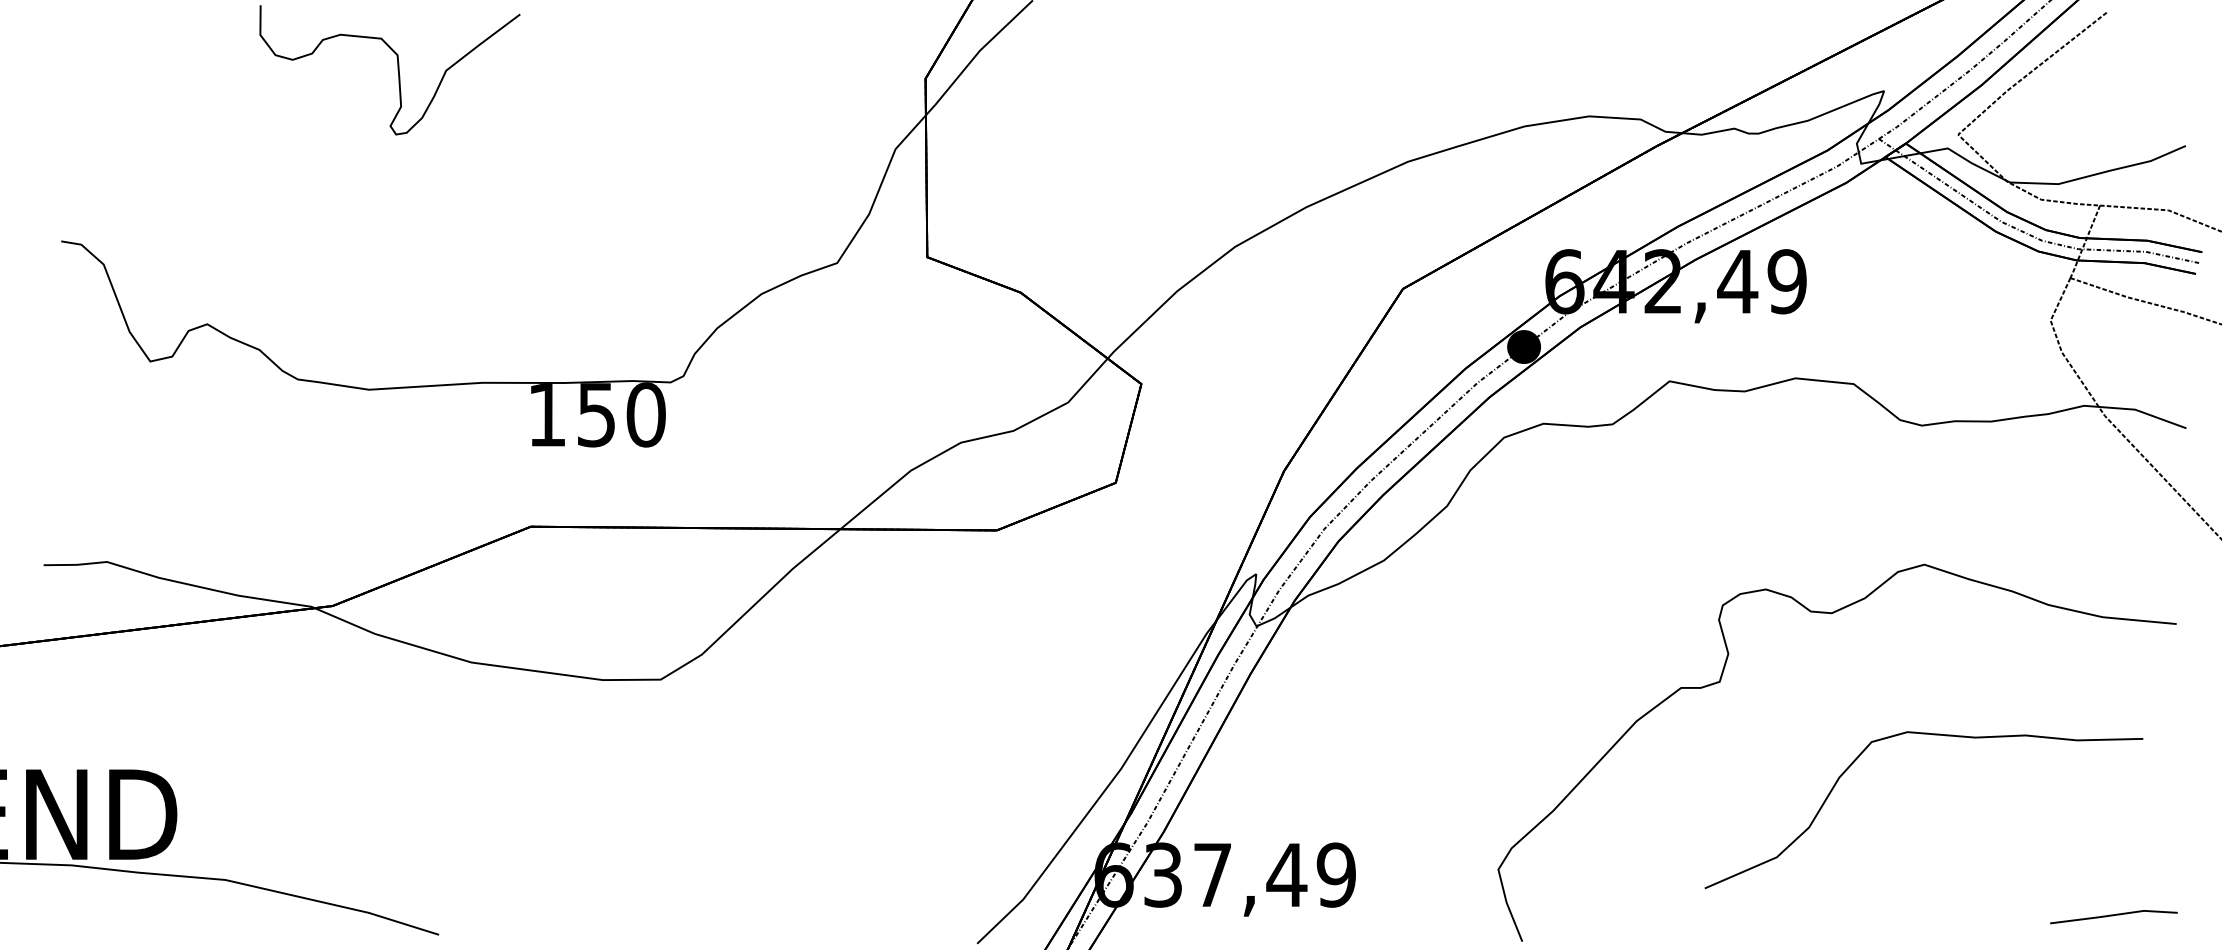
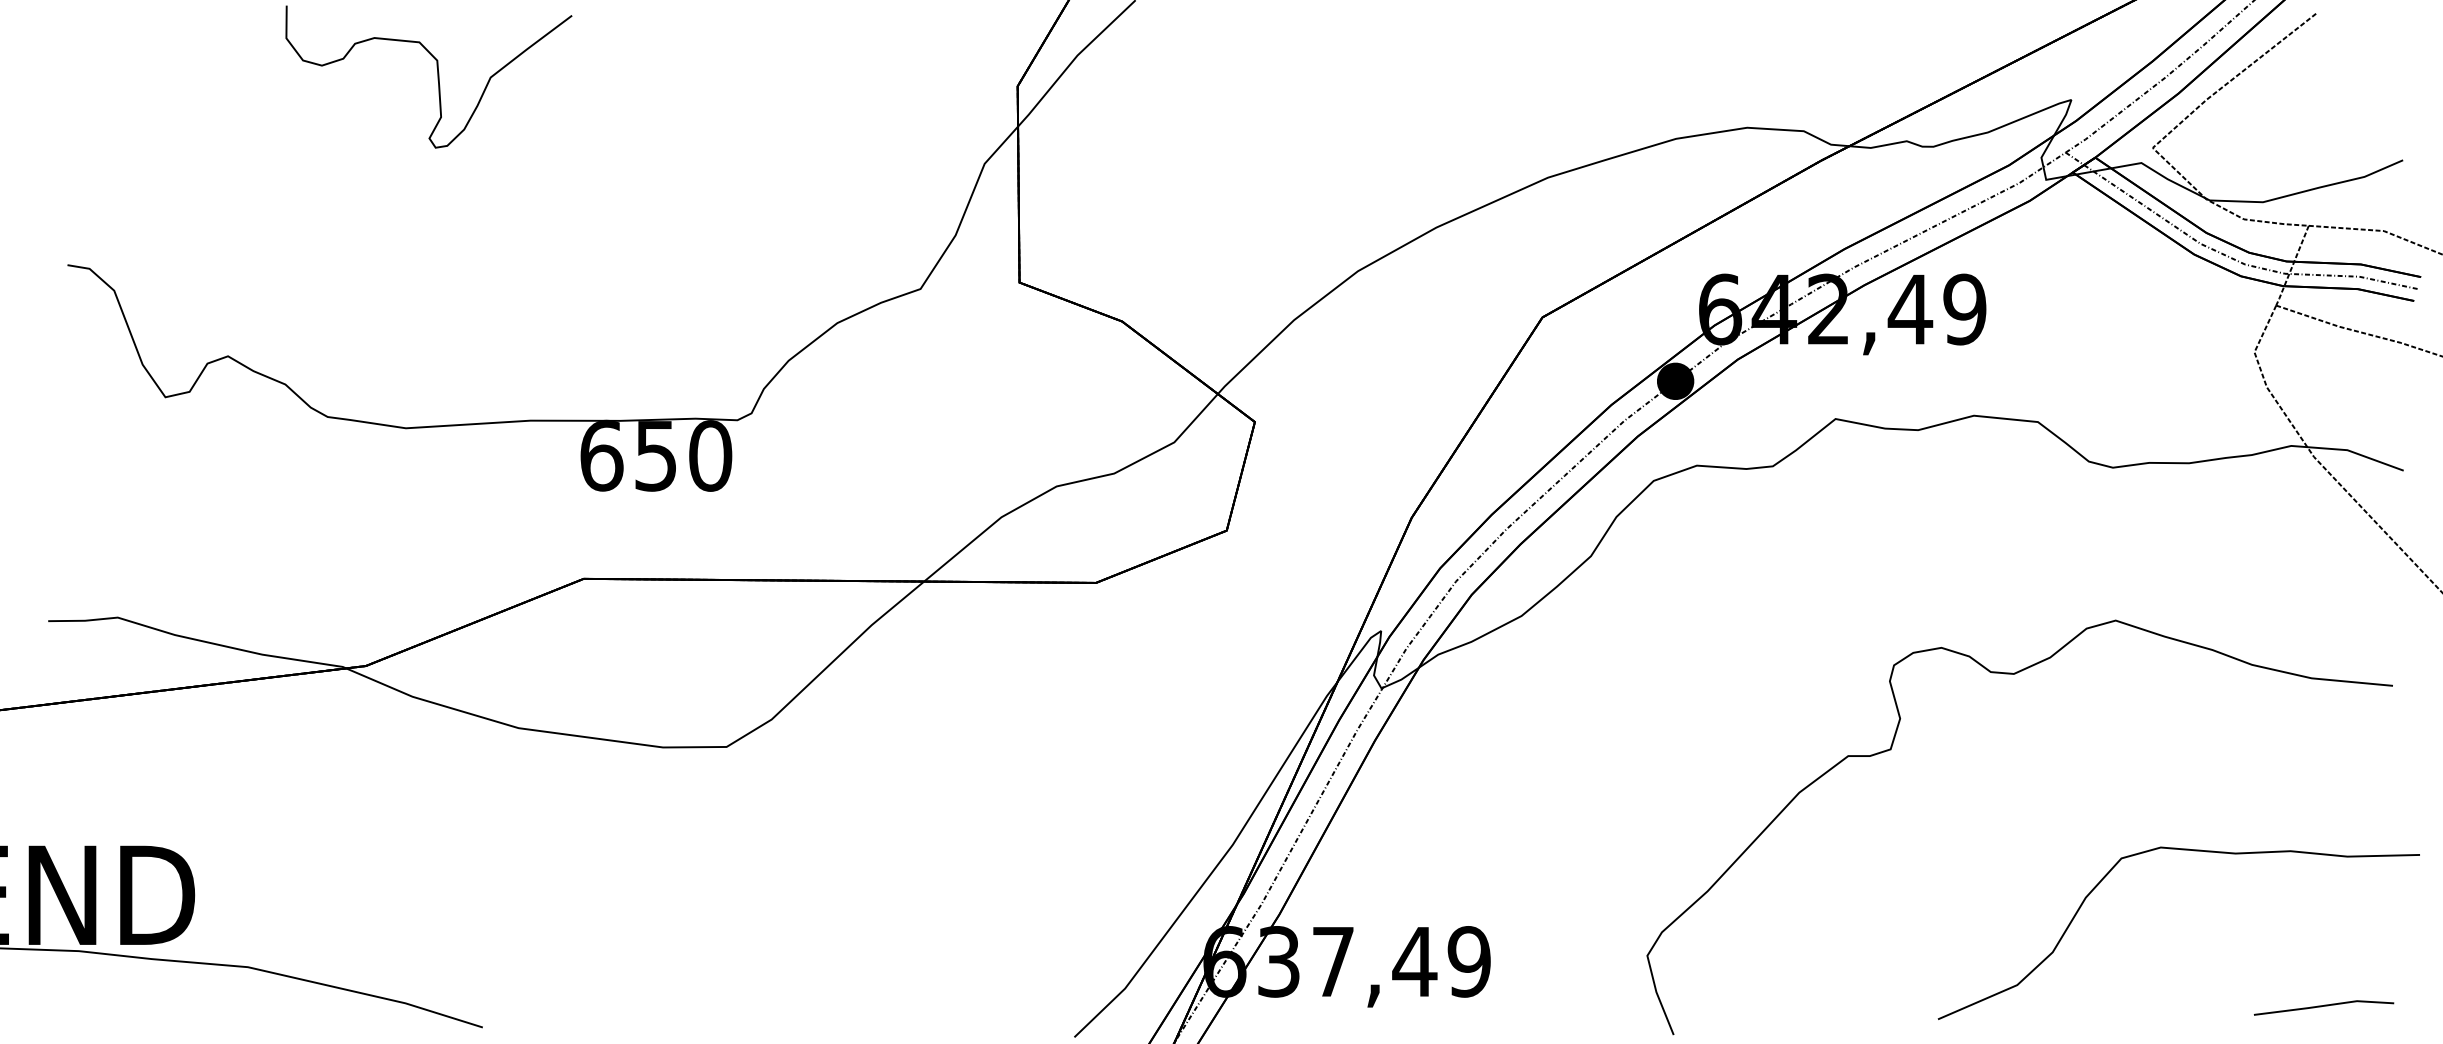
text: (547, 415) -> (602, 456), 150 -> 650
curve: (1933, 735) -> (2189, 851), moved

